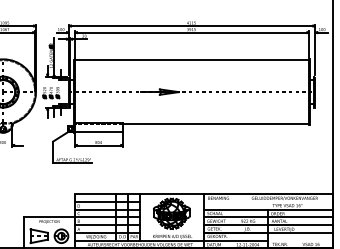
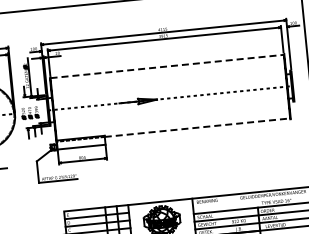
line: (192, 60) -> (167, 66), solid -> dashed
line: (216, 124) -> (197, 128), solid -> dashed

